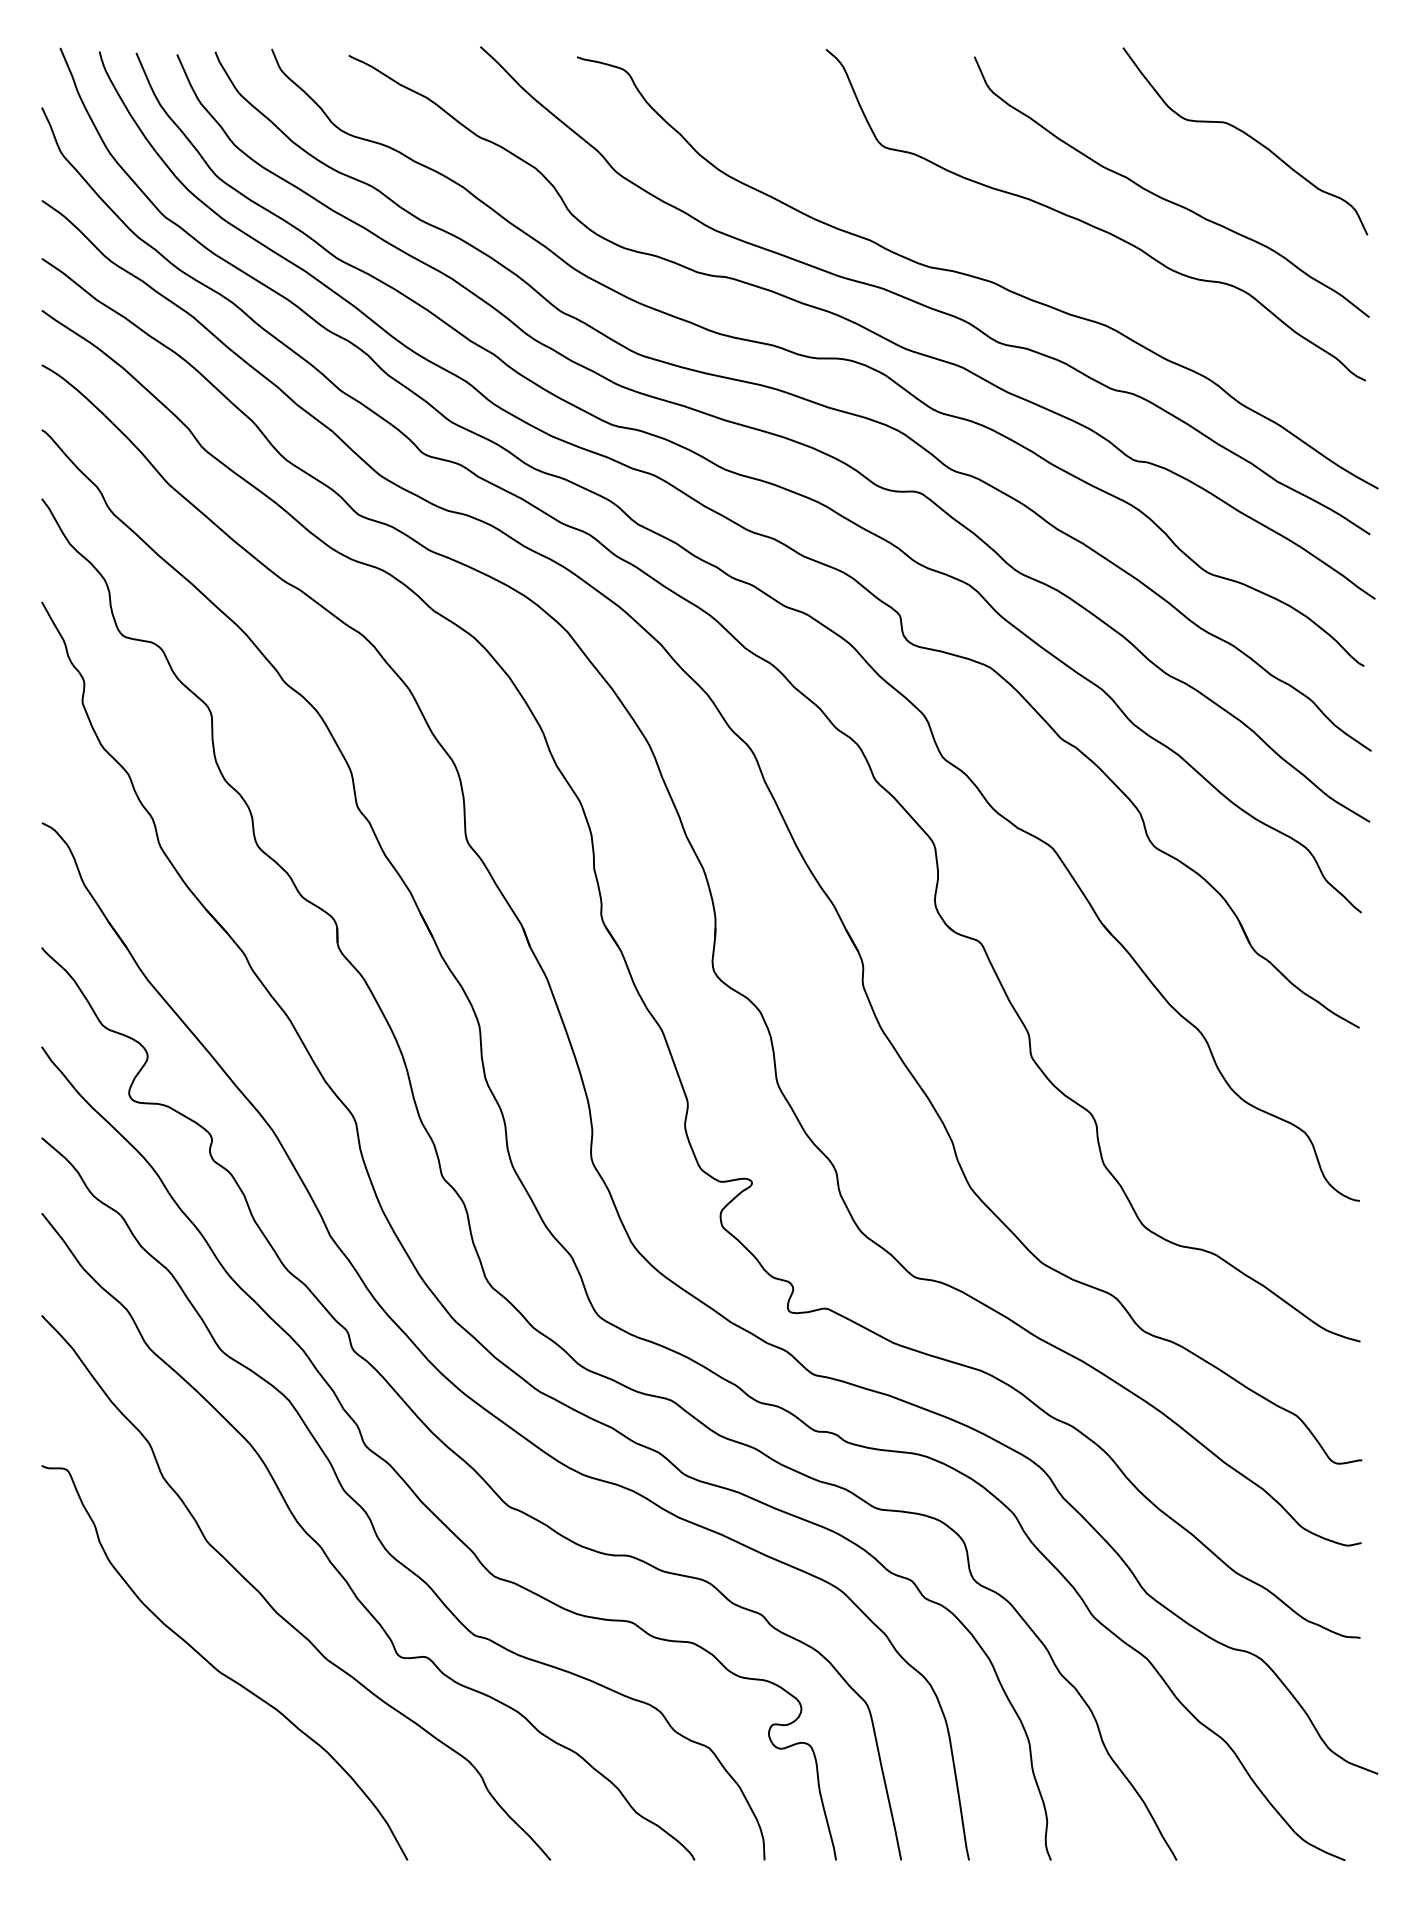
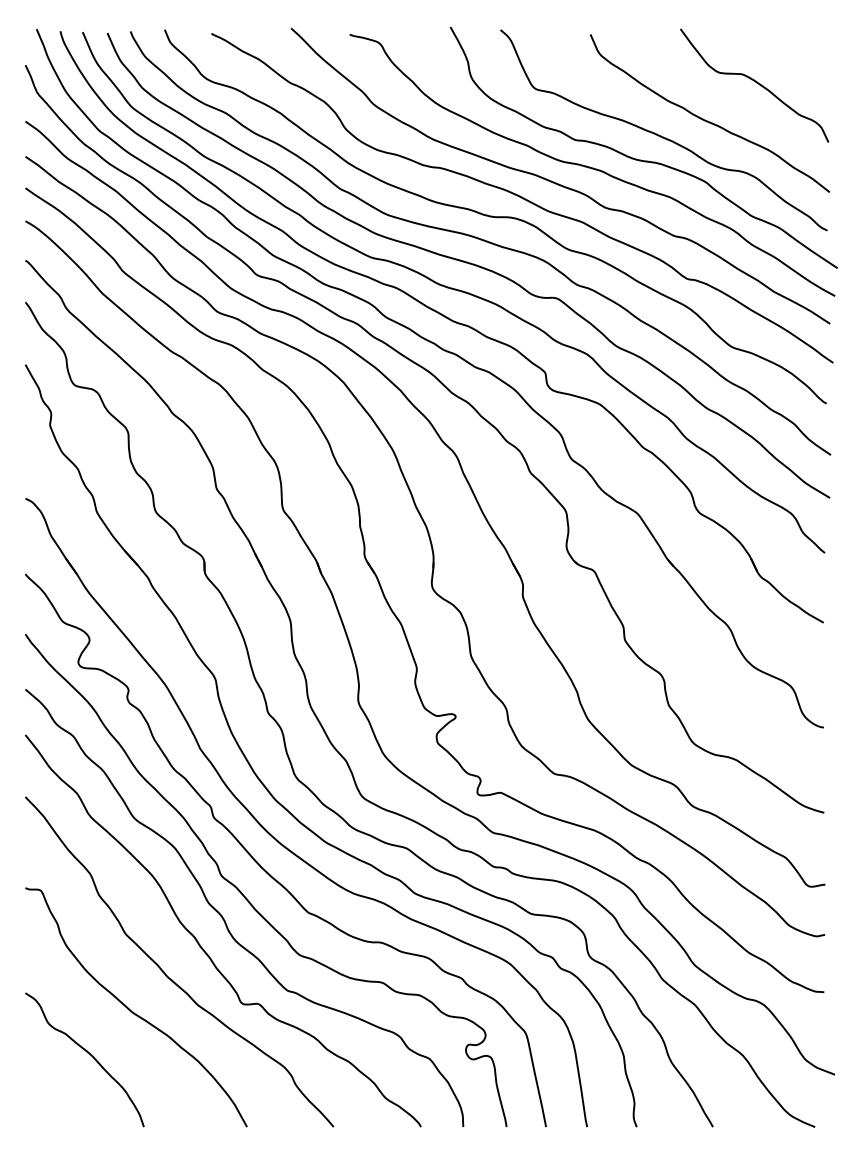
curve: (1058, 263) -> (641, 159), added
curve: (144, 1738) -> (87, 1053), added

